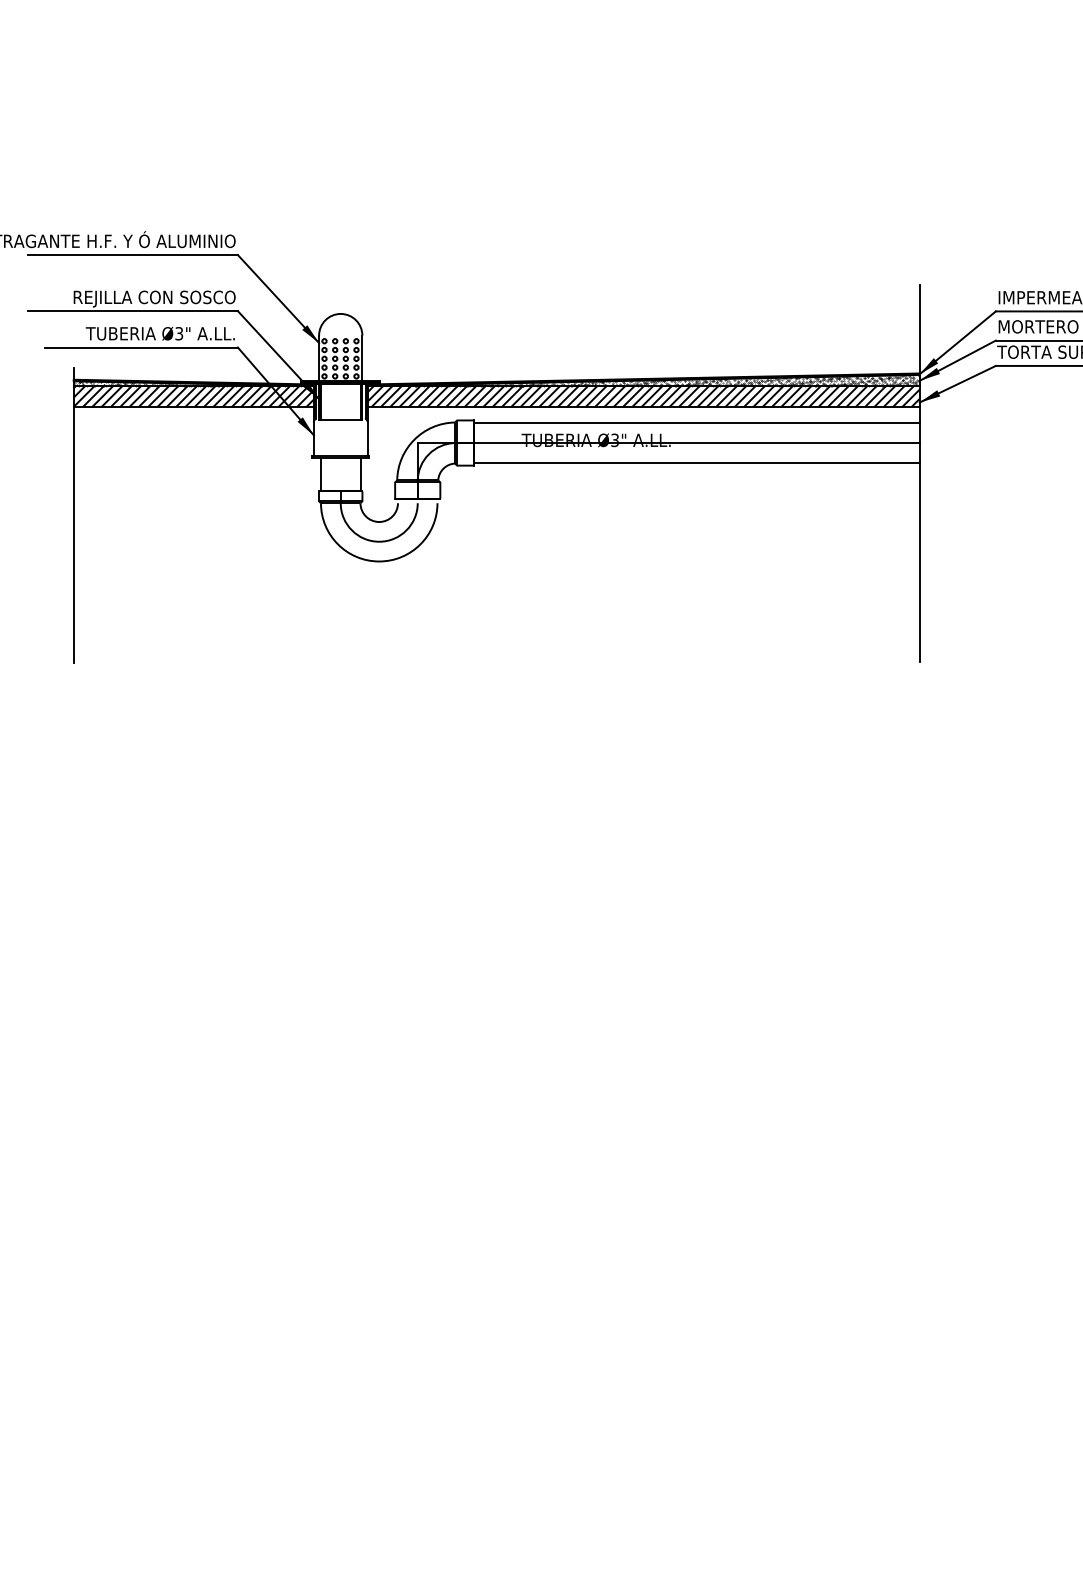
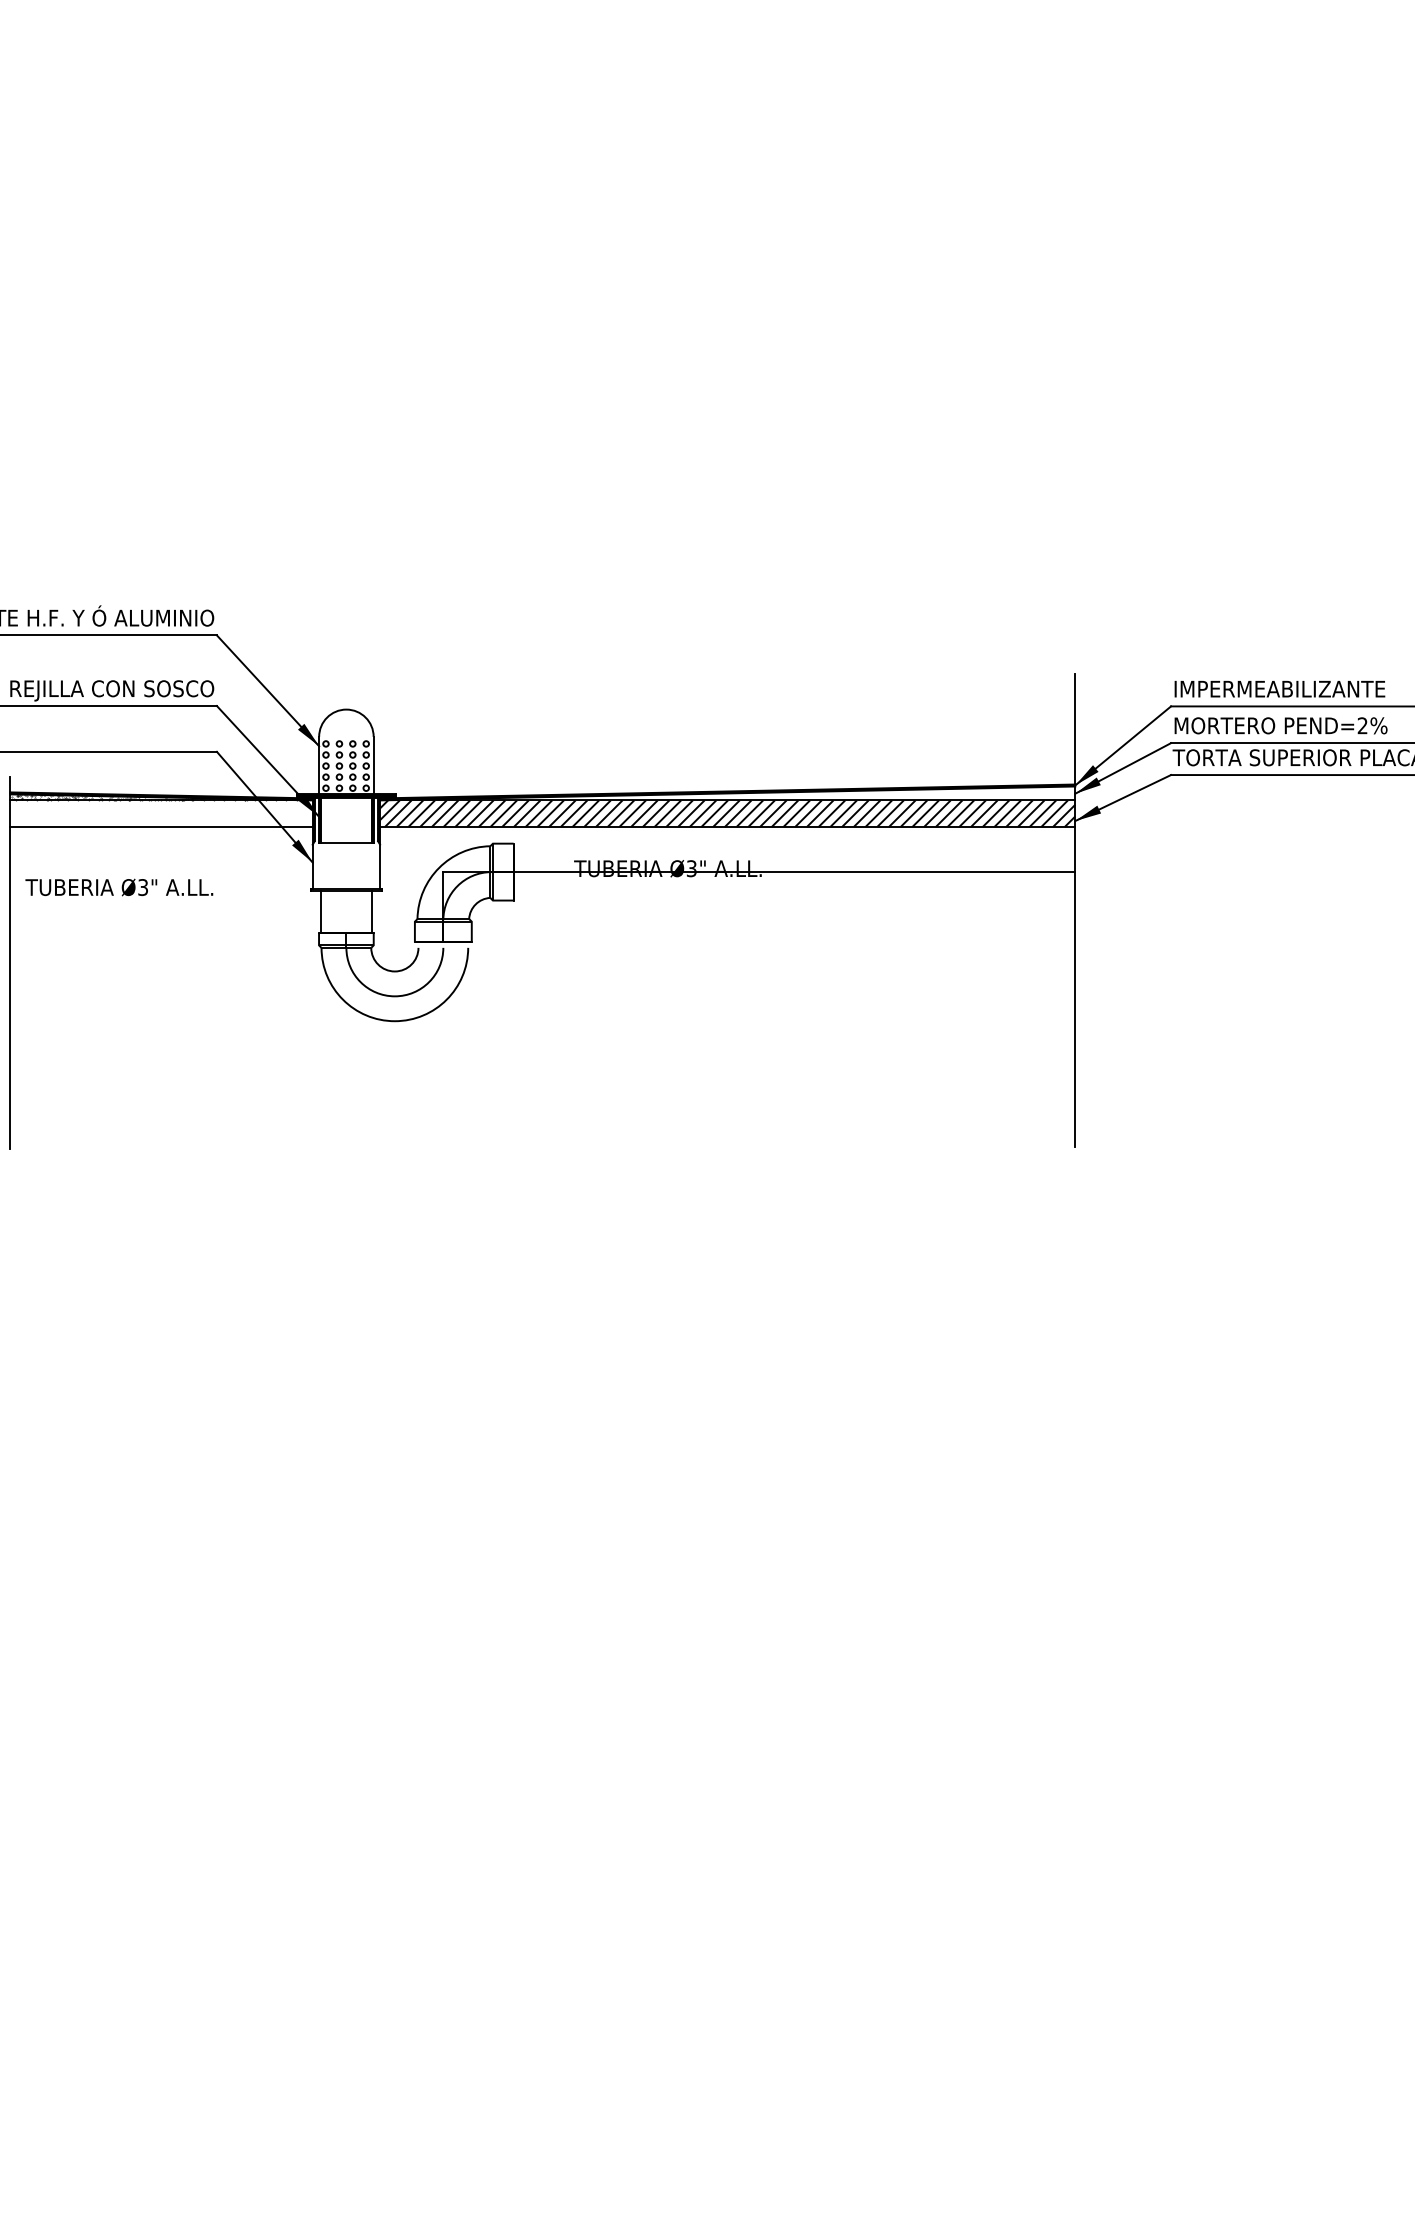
text: (160, 333) -> (119, 887), moved
hatch: (655, 380) -> (742, 793), removed
hatch: (193, 396) -> (161, 813), removed
line: (696, 422) -> (794, 846), removed
line: (696, 463) -> (794, 897), removed

